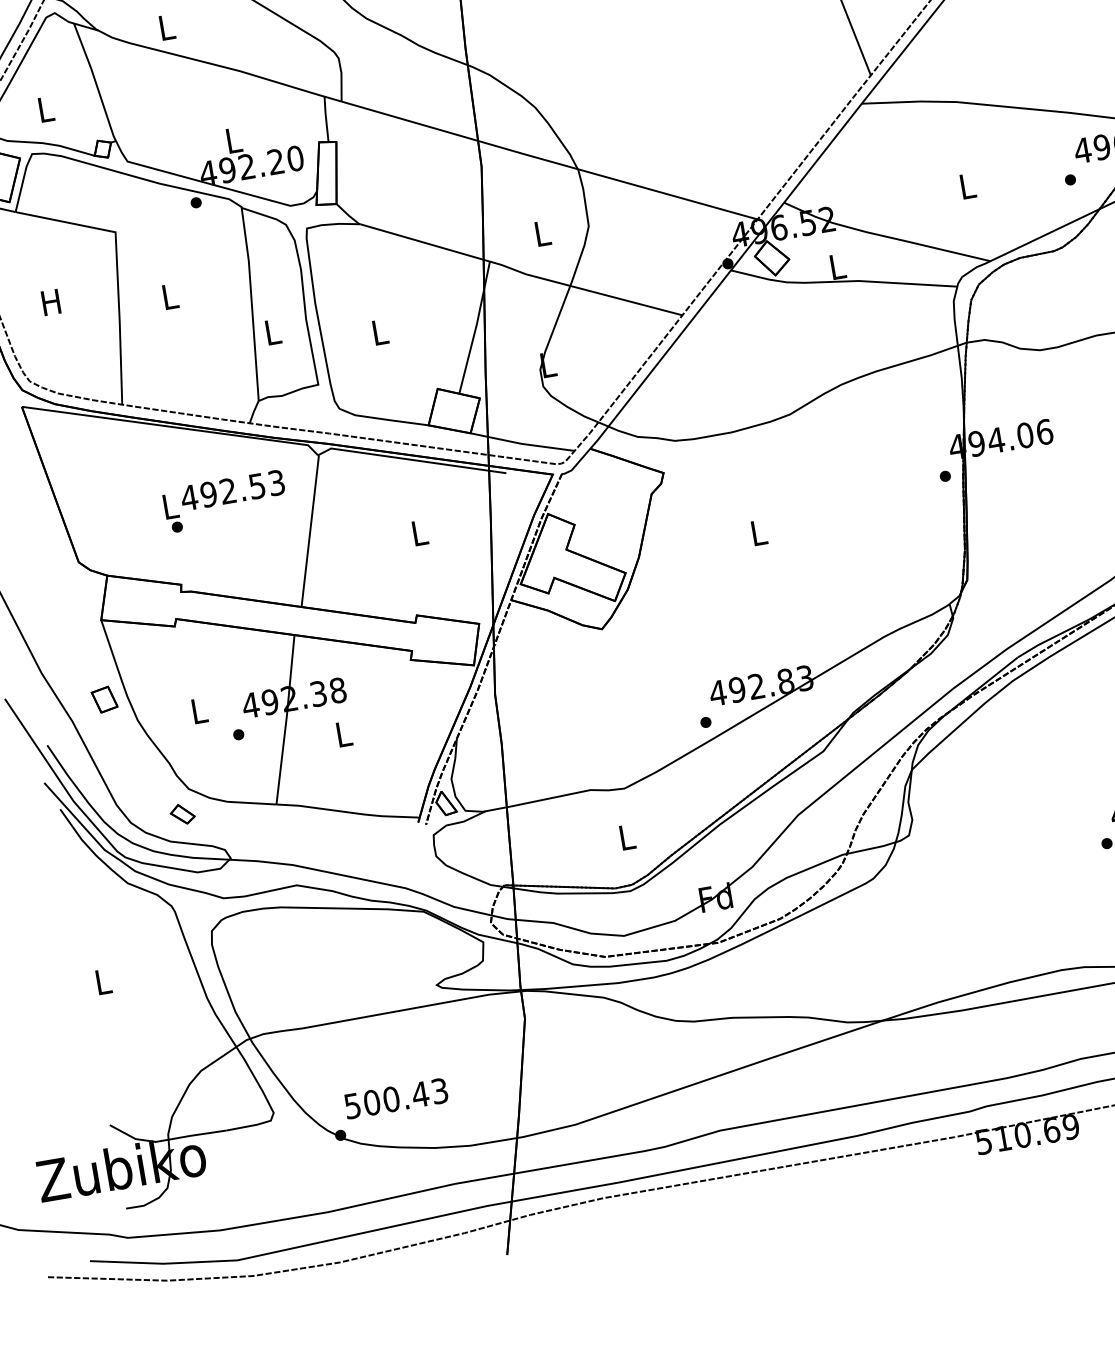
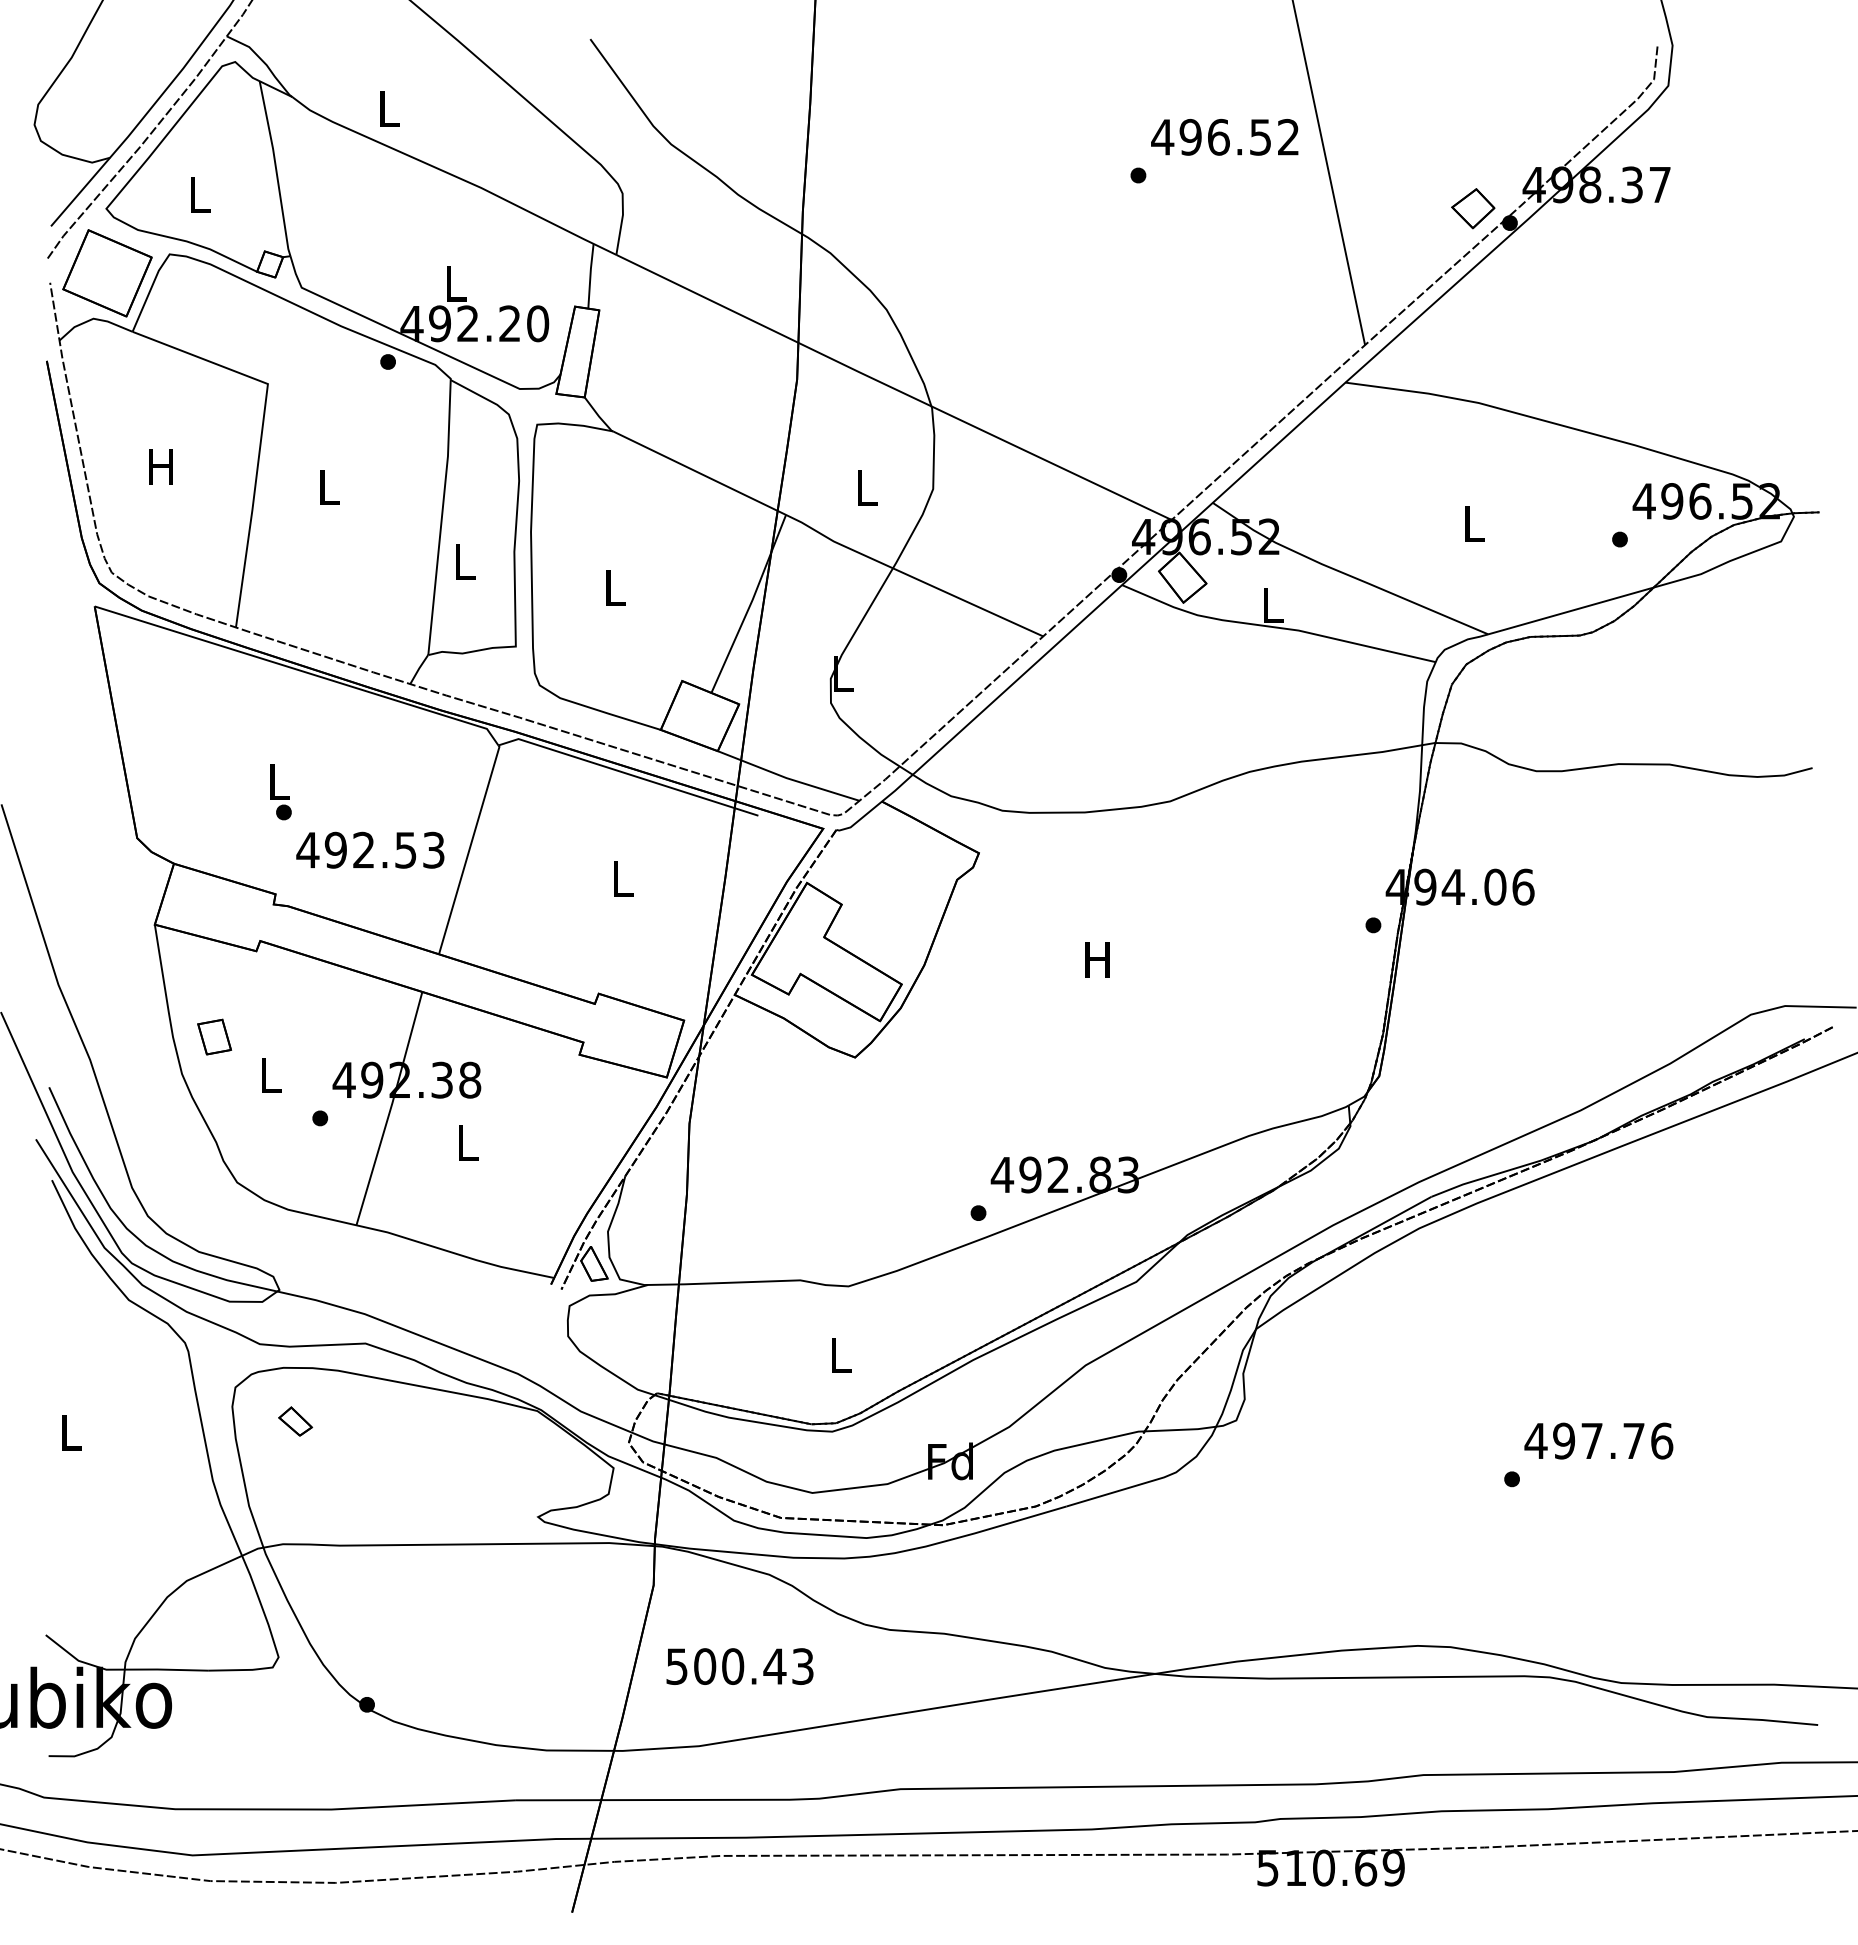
text: (232, 489) -> (370, 849), moved
text: (758, 532) -> (1097, 959), L -> H
part: (104, 699) -> (214, 1036), moved
part: (182, 814) -> (295, 1421), moved
text: (395, 1098) -> (739, 1666), moved

